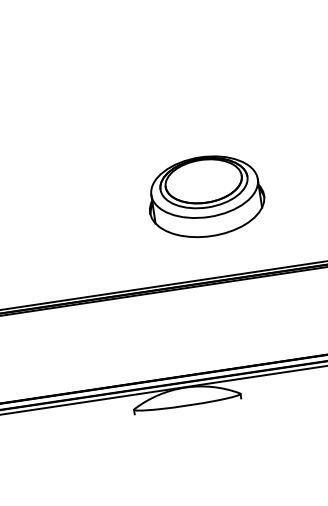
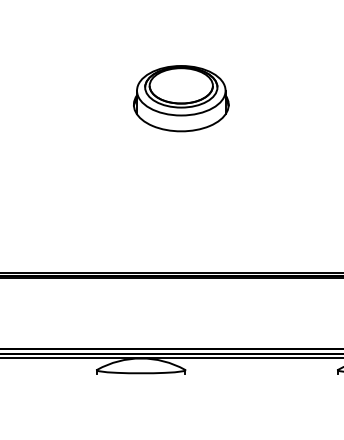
part: (206, 196) -> (181, 98), moved

